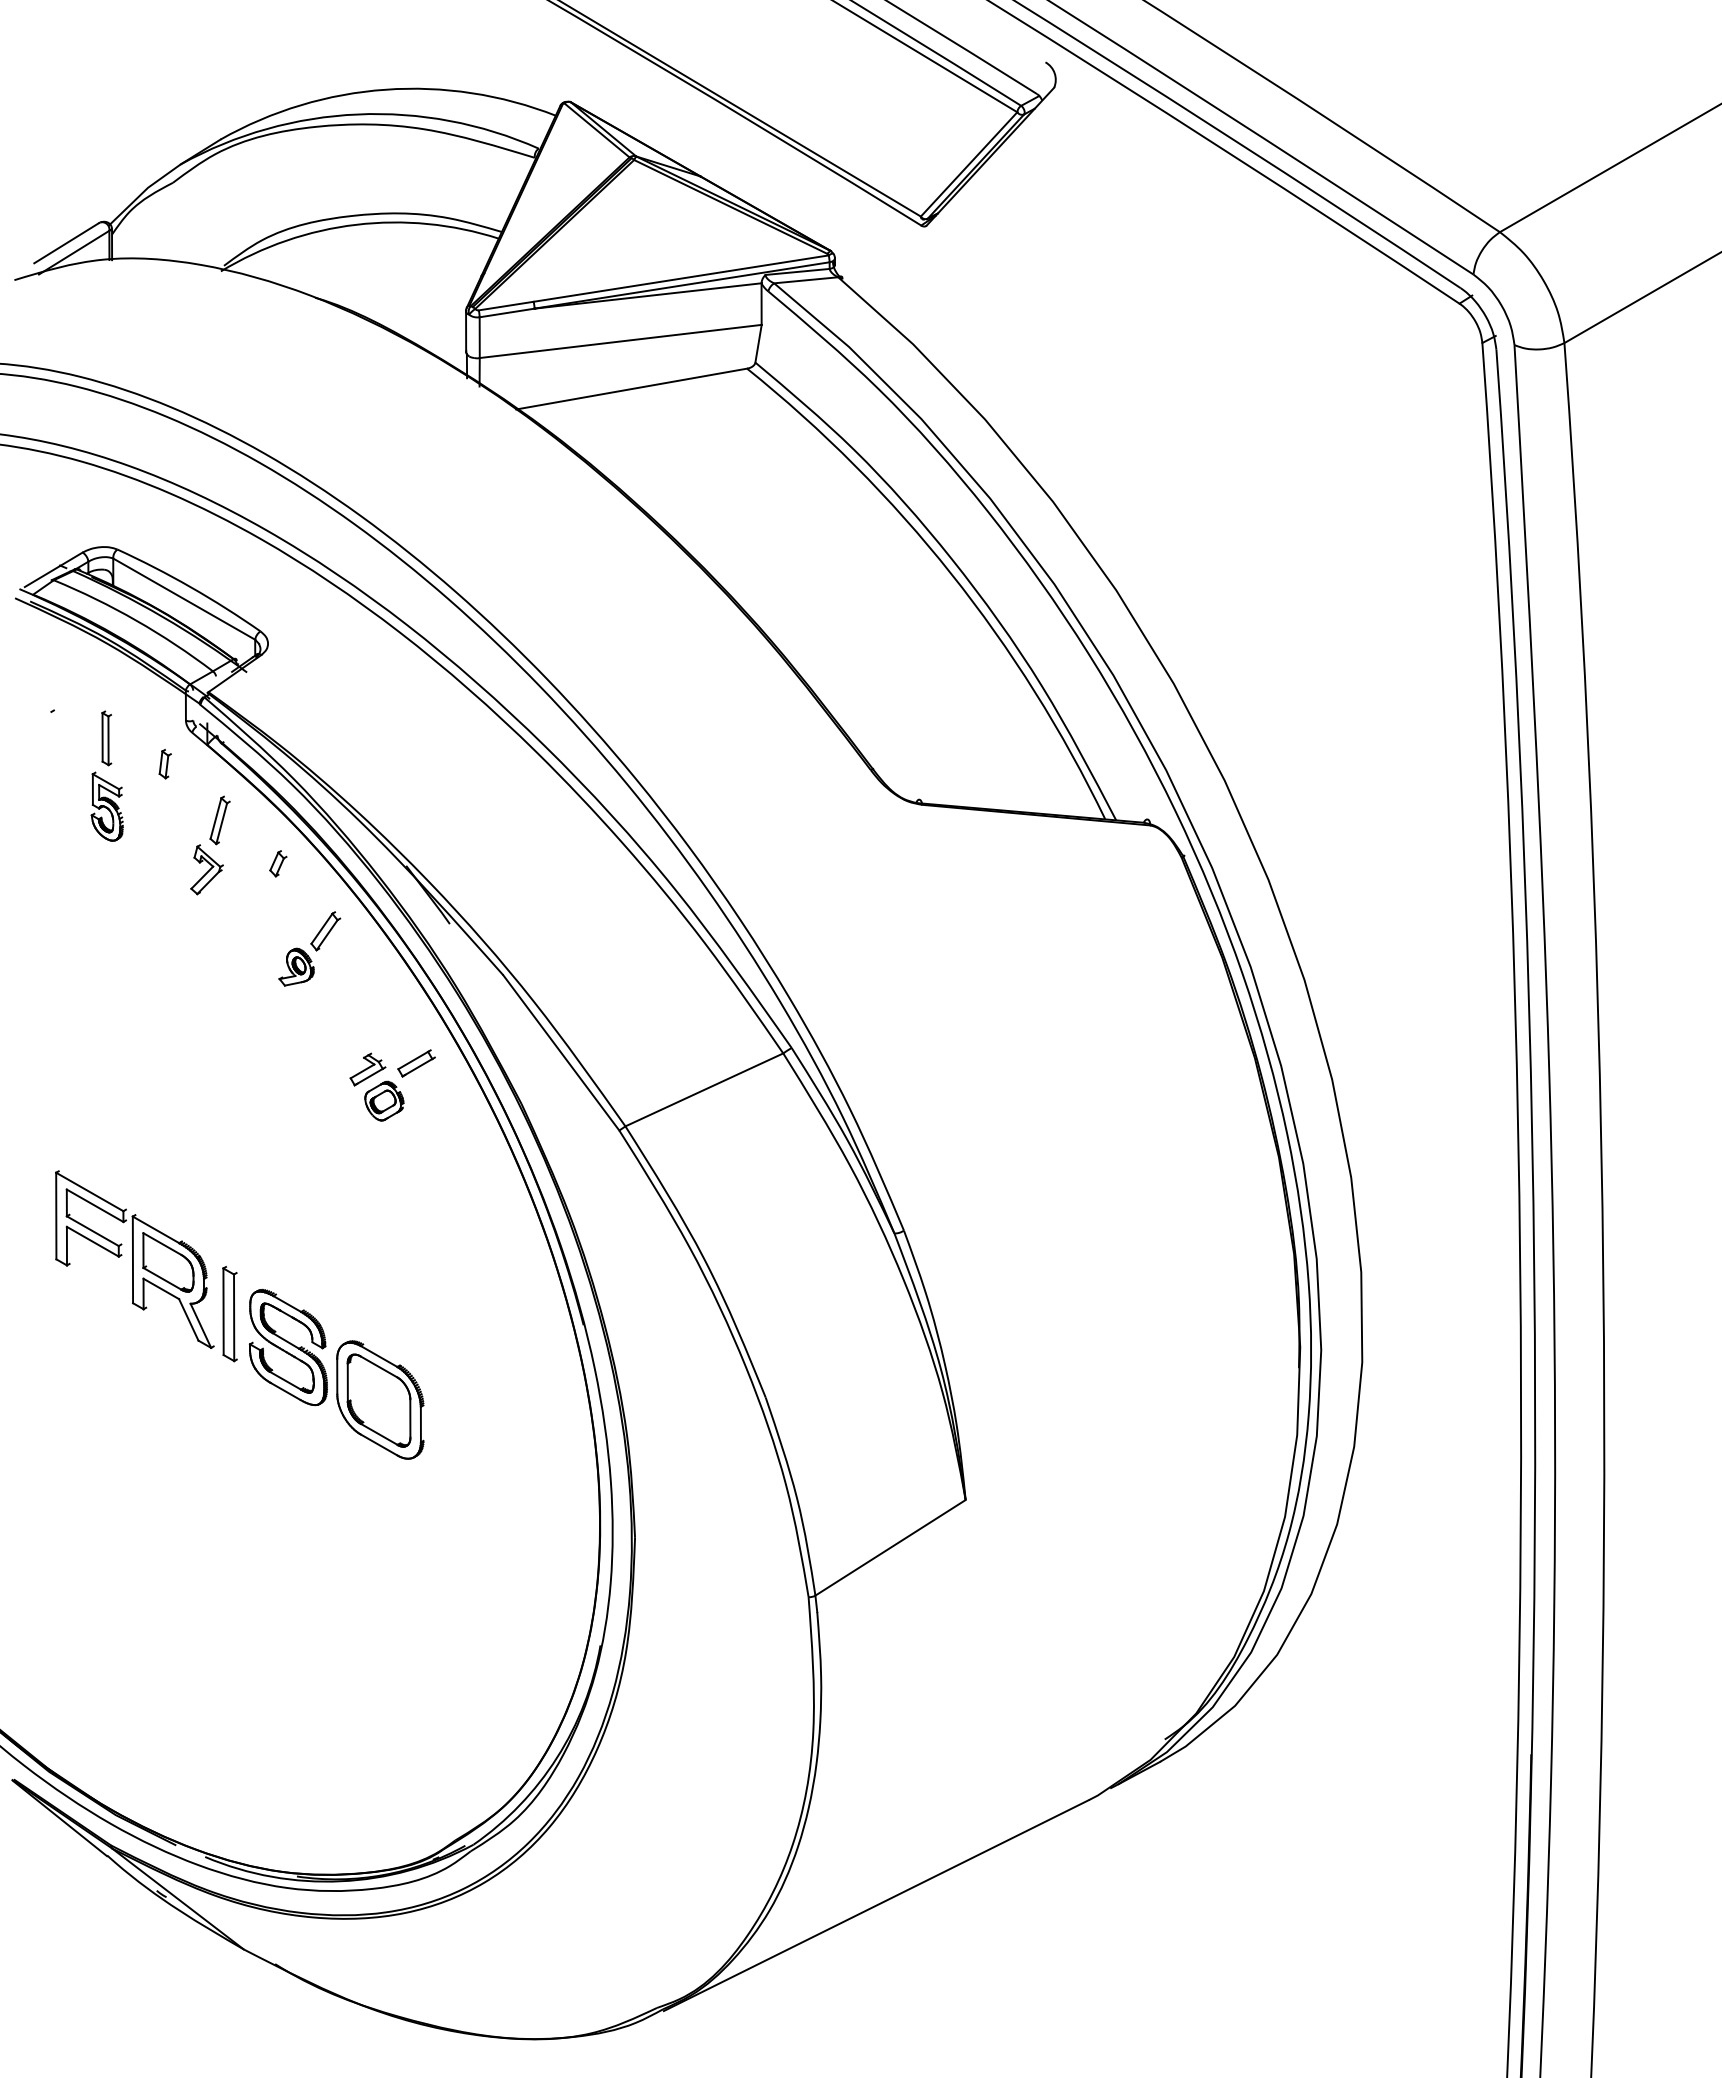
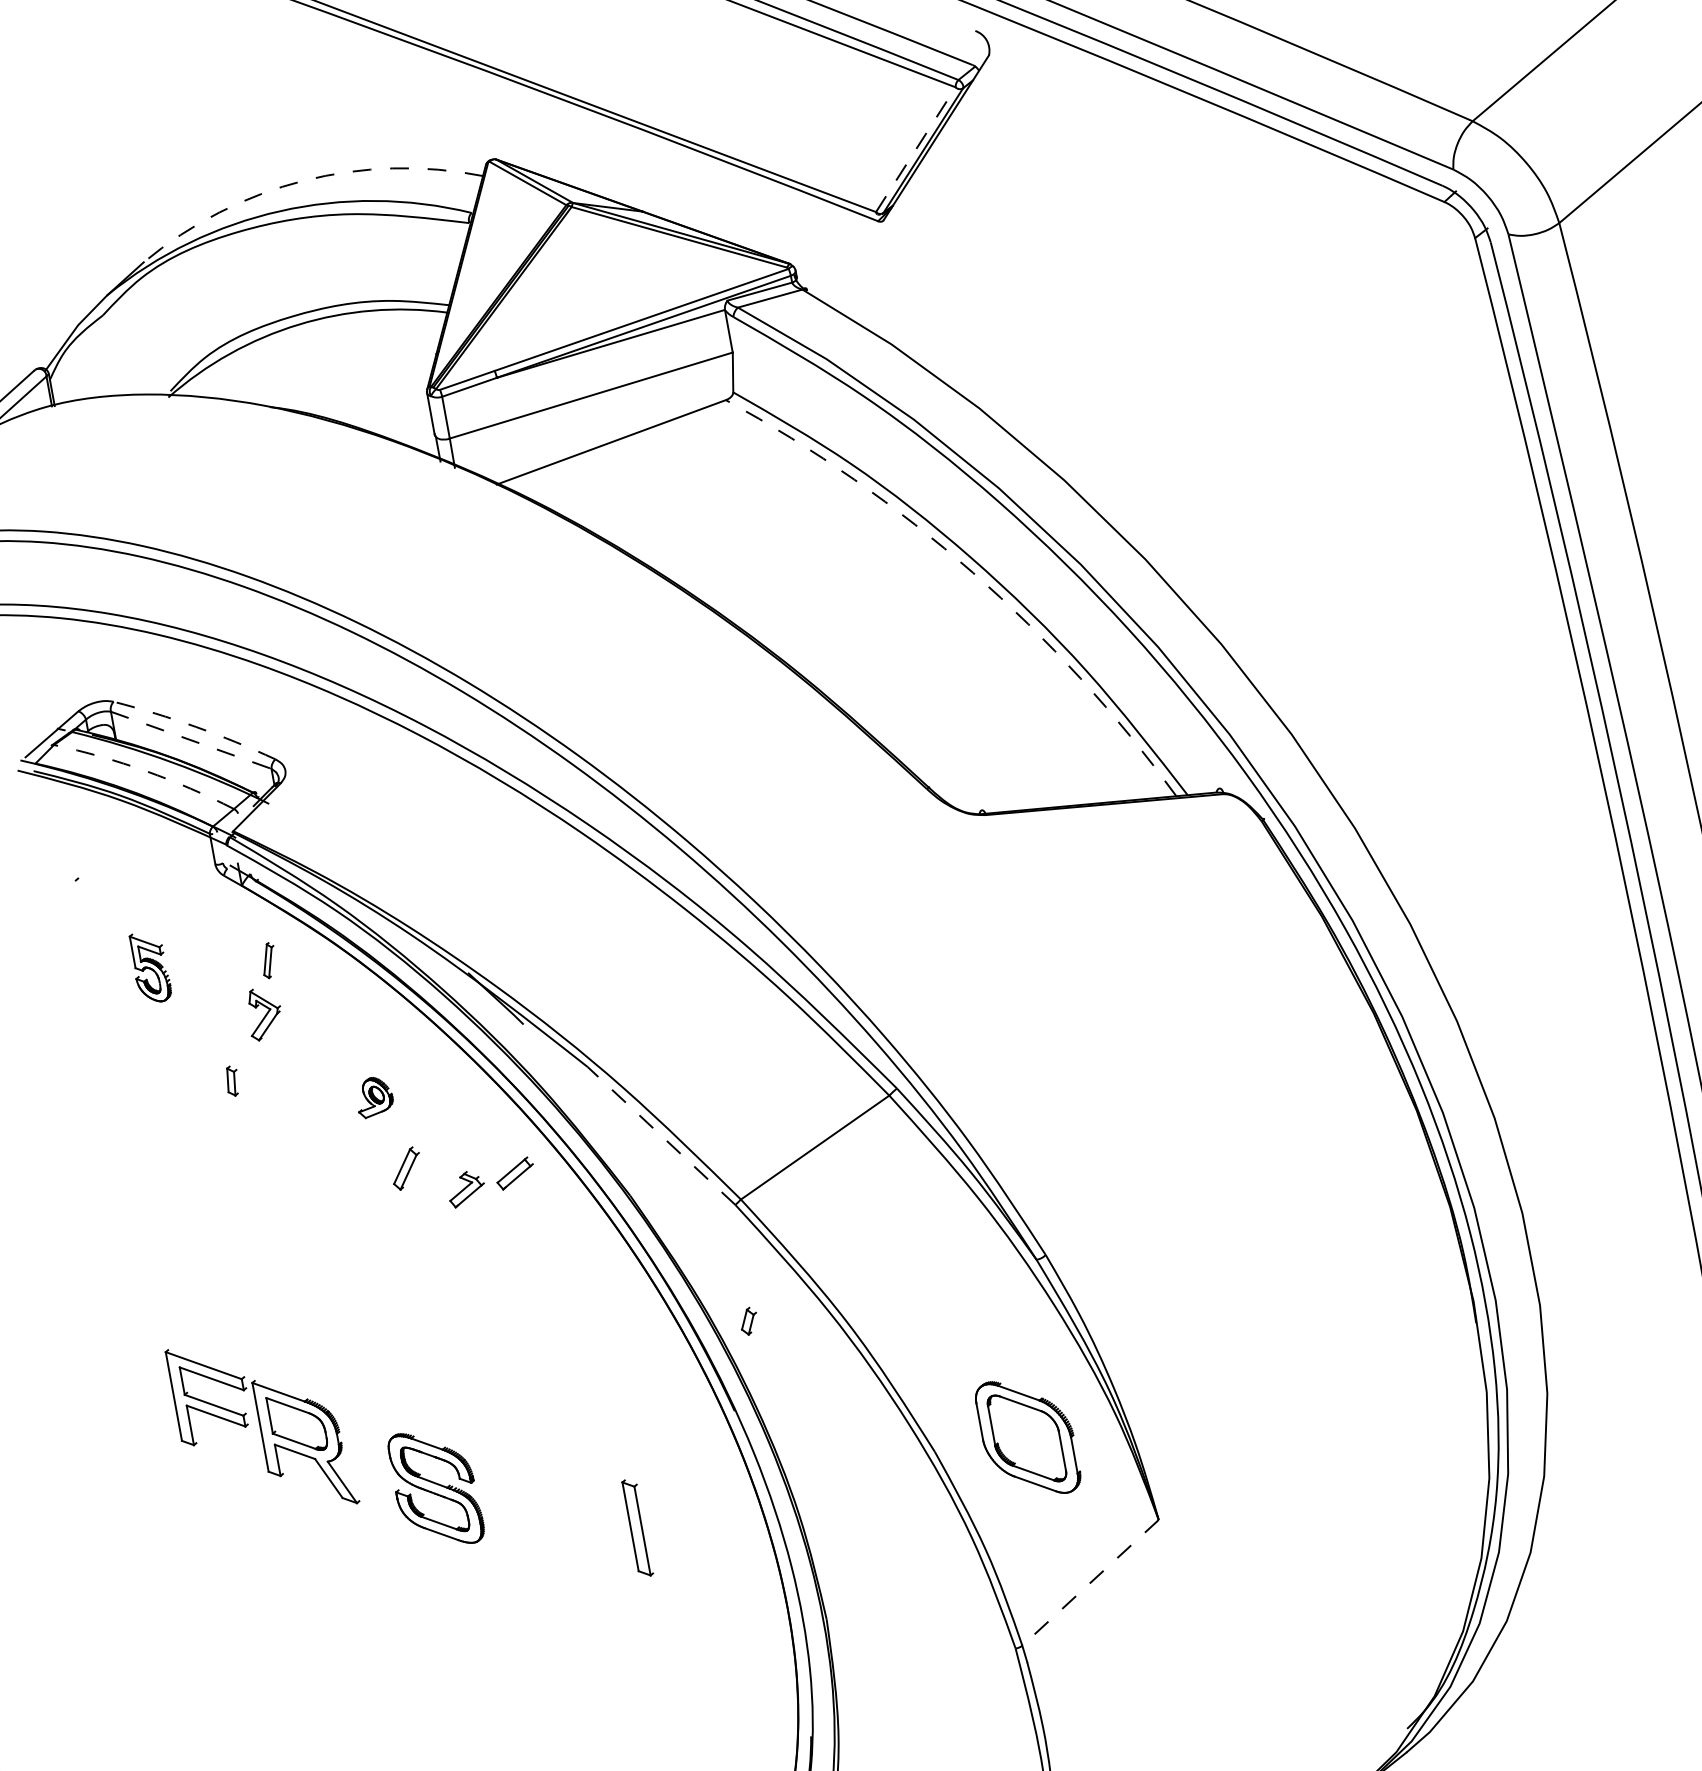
arc: (385, 89) -> (303, 180), solid -> dashed
line: (969, 164) -> (916, 149), solid -> dashed
arc: (951, 573) -> (973, 572), solid -> dashed
arc: (190, 587) -> (195, 727), solid -> dashed
line: (184, 599) -> (191, 740), solid -> dashed
arc: (136, 620) -> (146, 771), solid -> dashed
part: (106, 738) -> (137, 897), removed
part: (164, 764) -> (231, 1081), moved
part: (219, 820) -> (268, 960), size x0.7
part: (278, 863) -> (749, 1321), moved
part: (325, 931) -> (406, 1168), moved
line: (561, 1052) -> (661, 1135), solid -> dashed
part: (384, 1100) -> (489, 1217), removed
part: (229, 1314) -> (637, 1528), moved
part: (380, 1399) -> (1028, 1436), moved
line: (890, 1548) -> (1090, 1583), solid -> dashed

